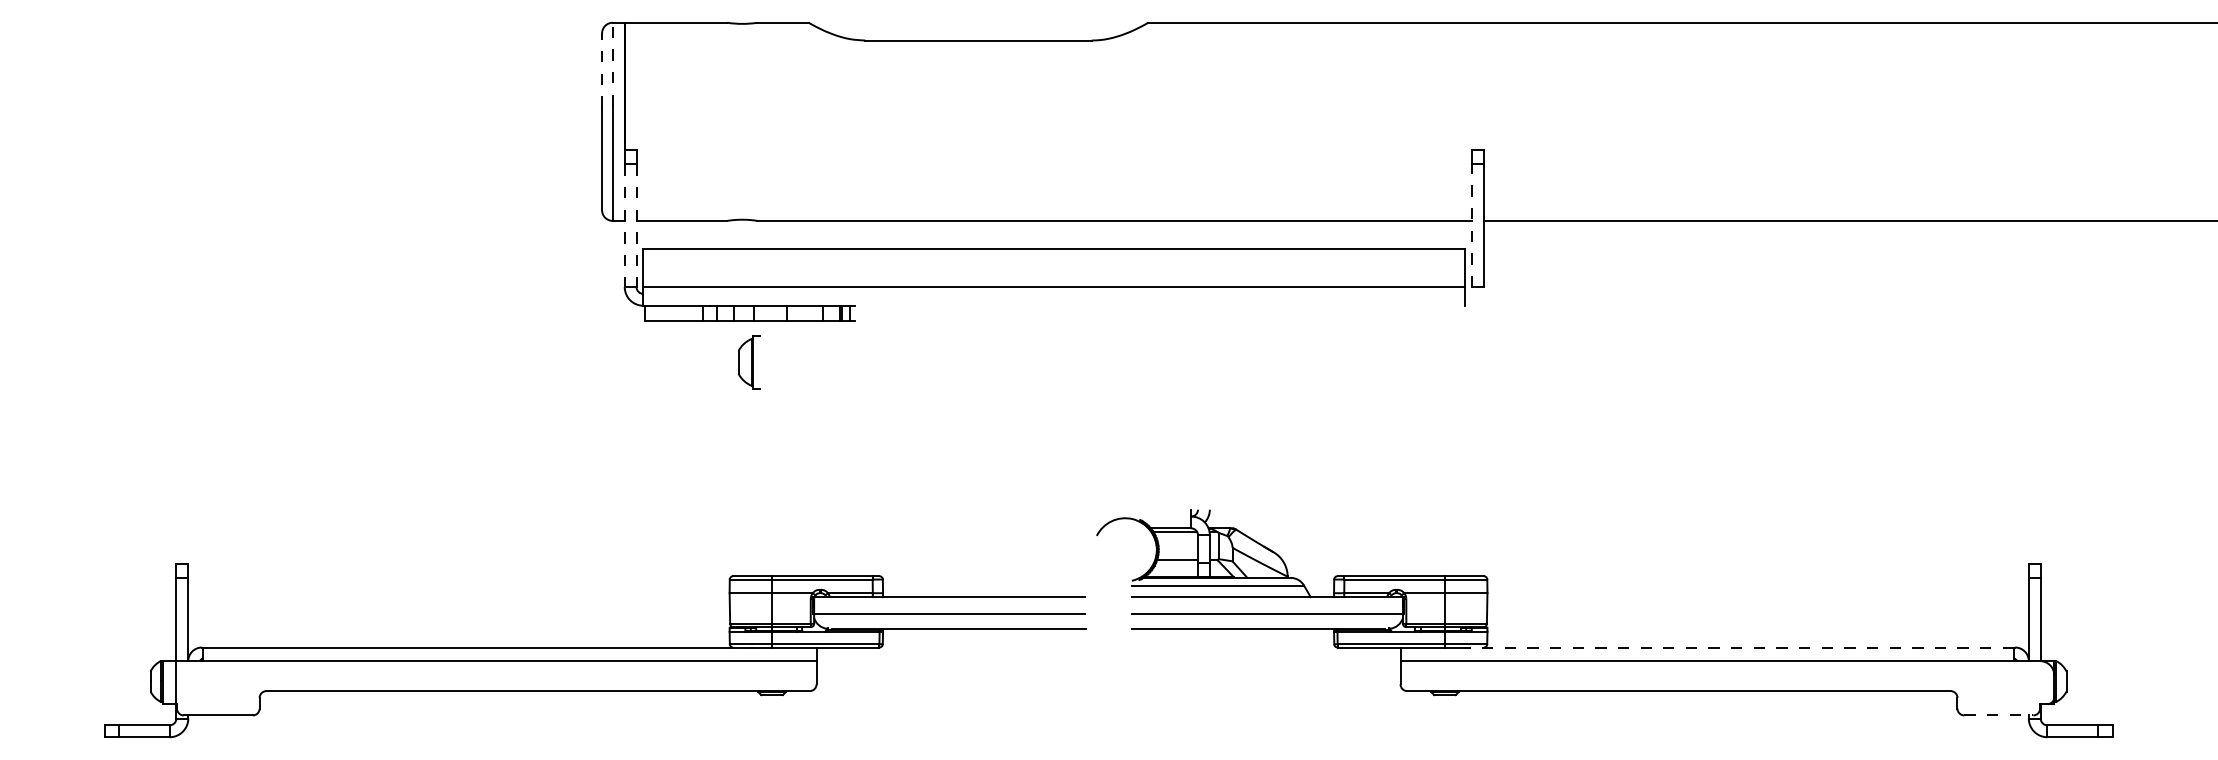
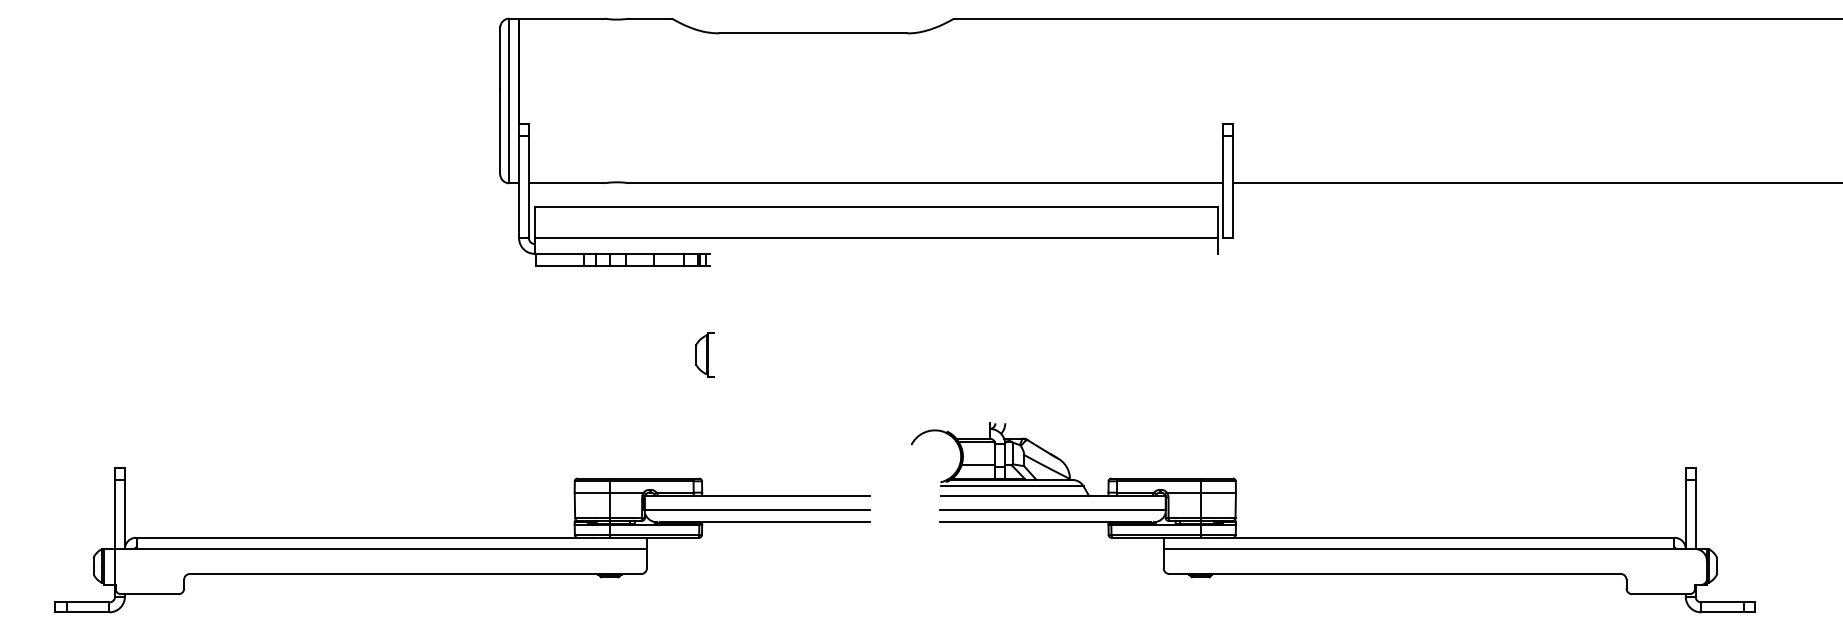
line: (612, 64) -> (508, 53), dashed -> solid
line: (602, 70) -> (500, 58), dashed -> solid
line: (1472, 225) -> (1223, 187), dashed -> solid
line: (624, 226) -> (518, 187), dashed -> solid
line: (636, 226) -> (528, 187), dashed -> solid
part: (749, 362) -> (705, 354), moved
line: (1739, 647) -> (1445, 537), dashed -> solid
part: (595, 650) -> (463, 540), moved
line: (1998, 715) -> (1660, 594), dashed -> solid

